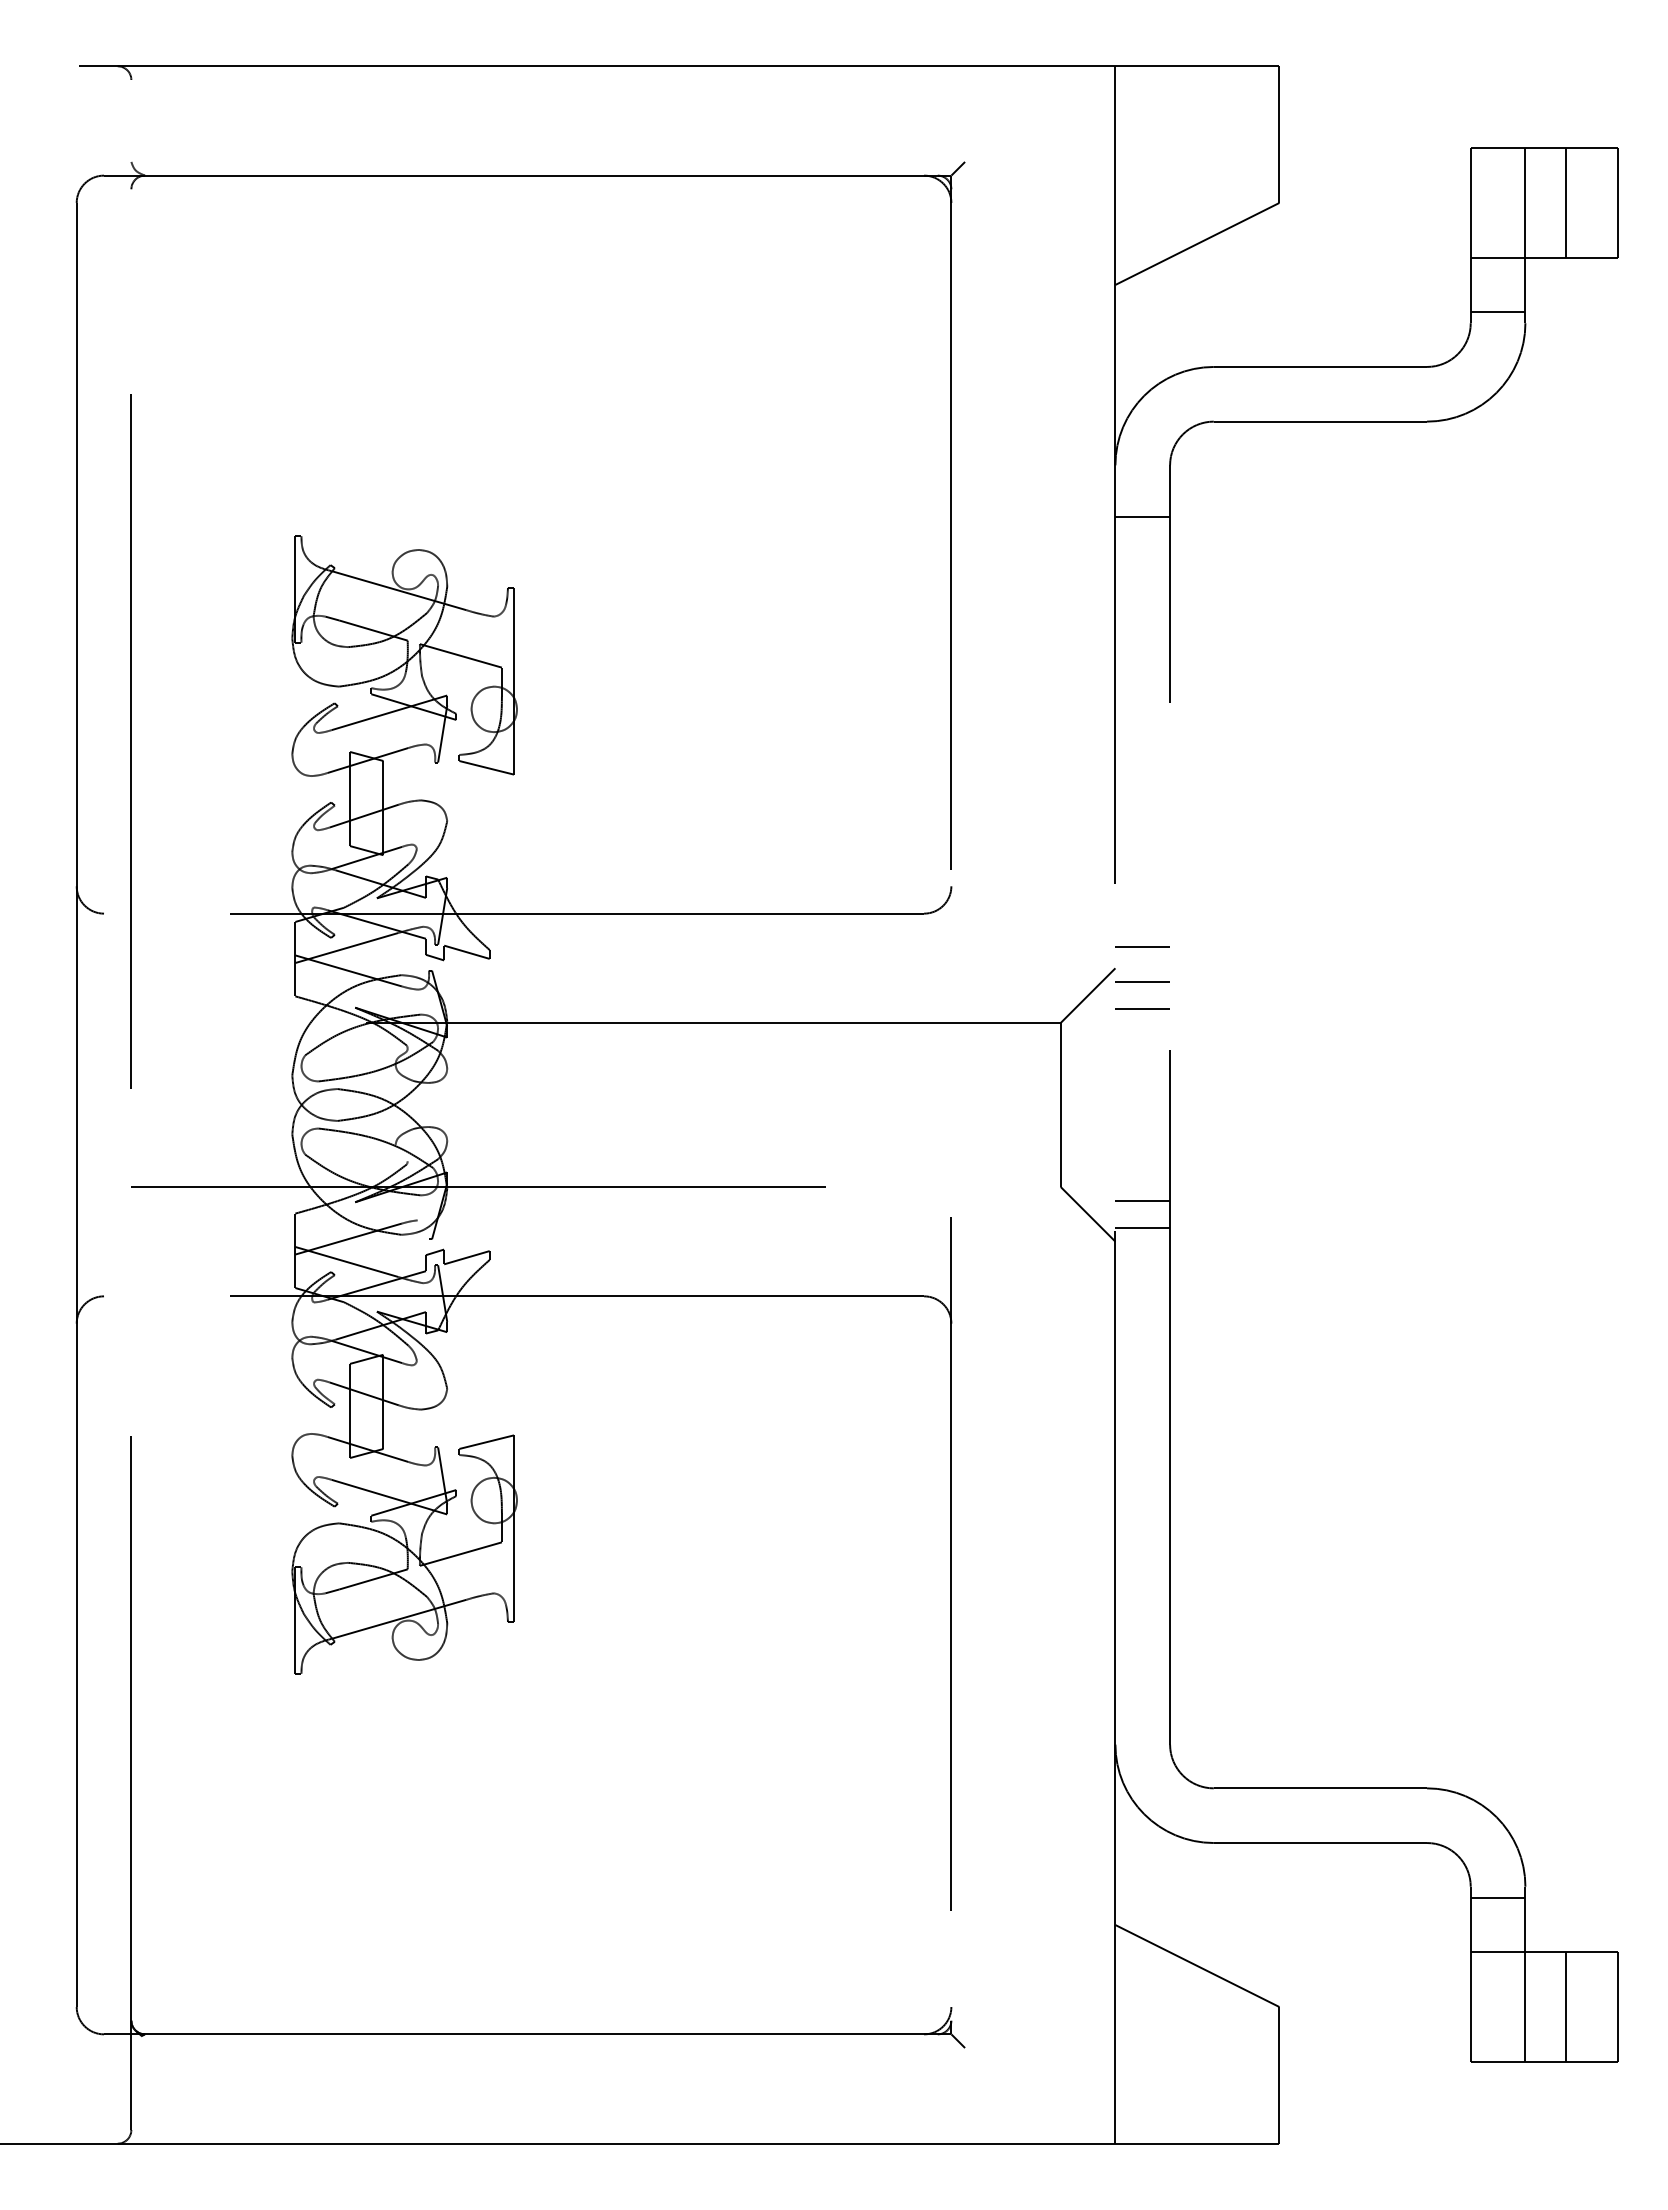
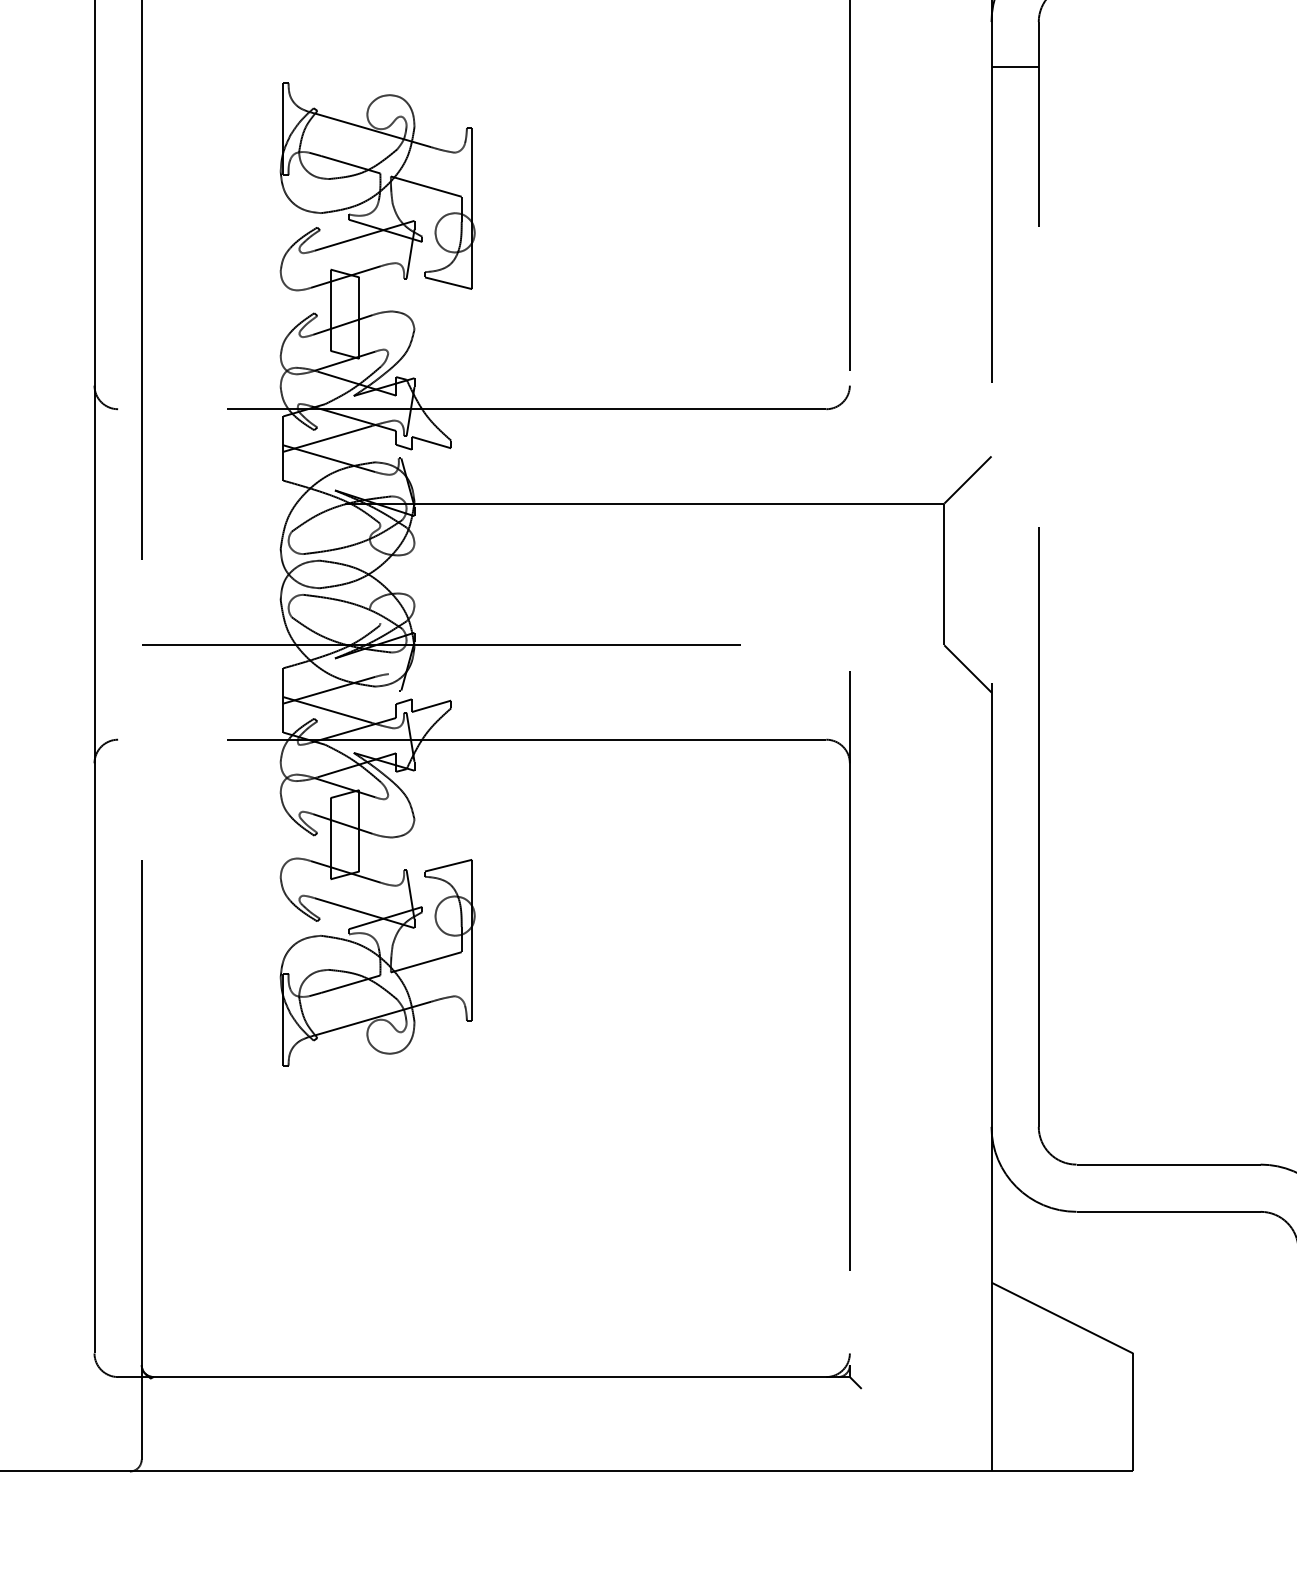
line: (1142, 946) -> (1014, 437), removed
line: (1142, 981) -> (1014, 467), removed
line: (1142, 1009) -> (1014, 492), removed
line: (1142, 1200) -> (1014, 656), removed
line: (1142, 1228) -> (1014, 681), removed

